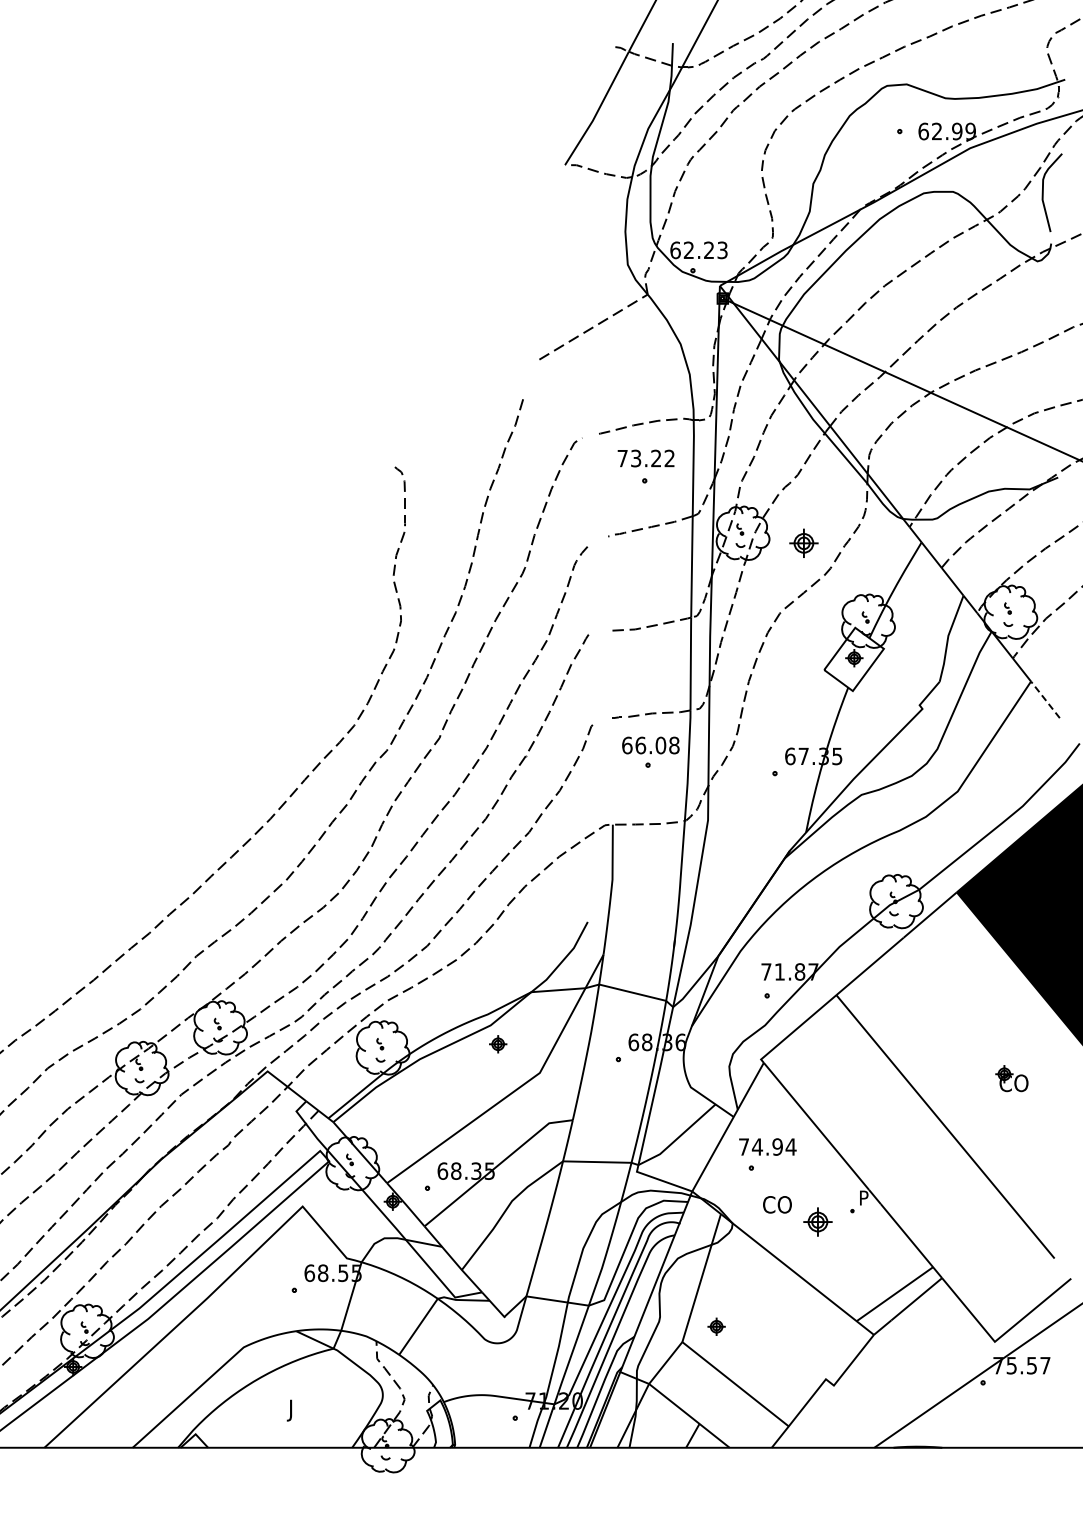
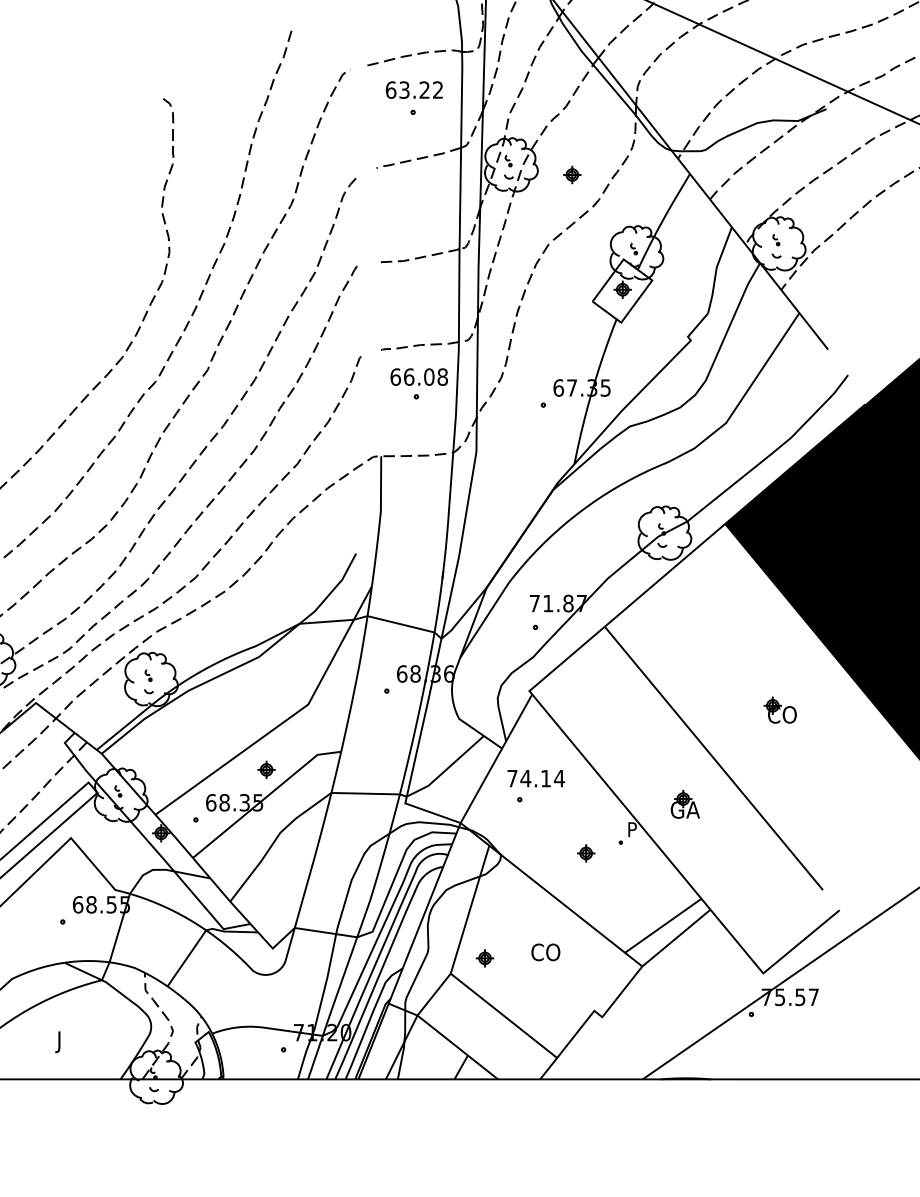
text: (622, 458) -> (390, 90), 73.22 -> 63.22
part: (803, 543) -> (571, 175), size x0.62
line: (1045, 699) -> (813, 331), dashed -> solid
part: (498, 1044) -> (266, 770), moved
text: (777, 1146) -> (545, 778), 74.94 -> 74.14
part: (916, 1172) -> (684, 804), added
text: (777, 1204) -> (545, 952), moved
part: (817, 1221) -> (585, 853), size x0.62

